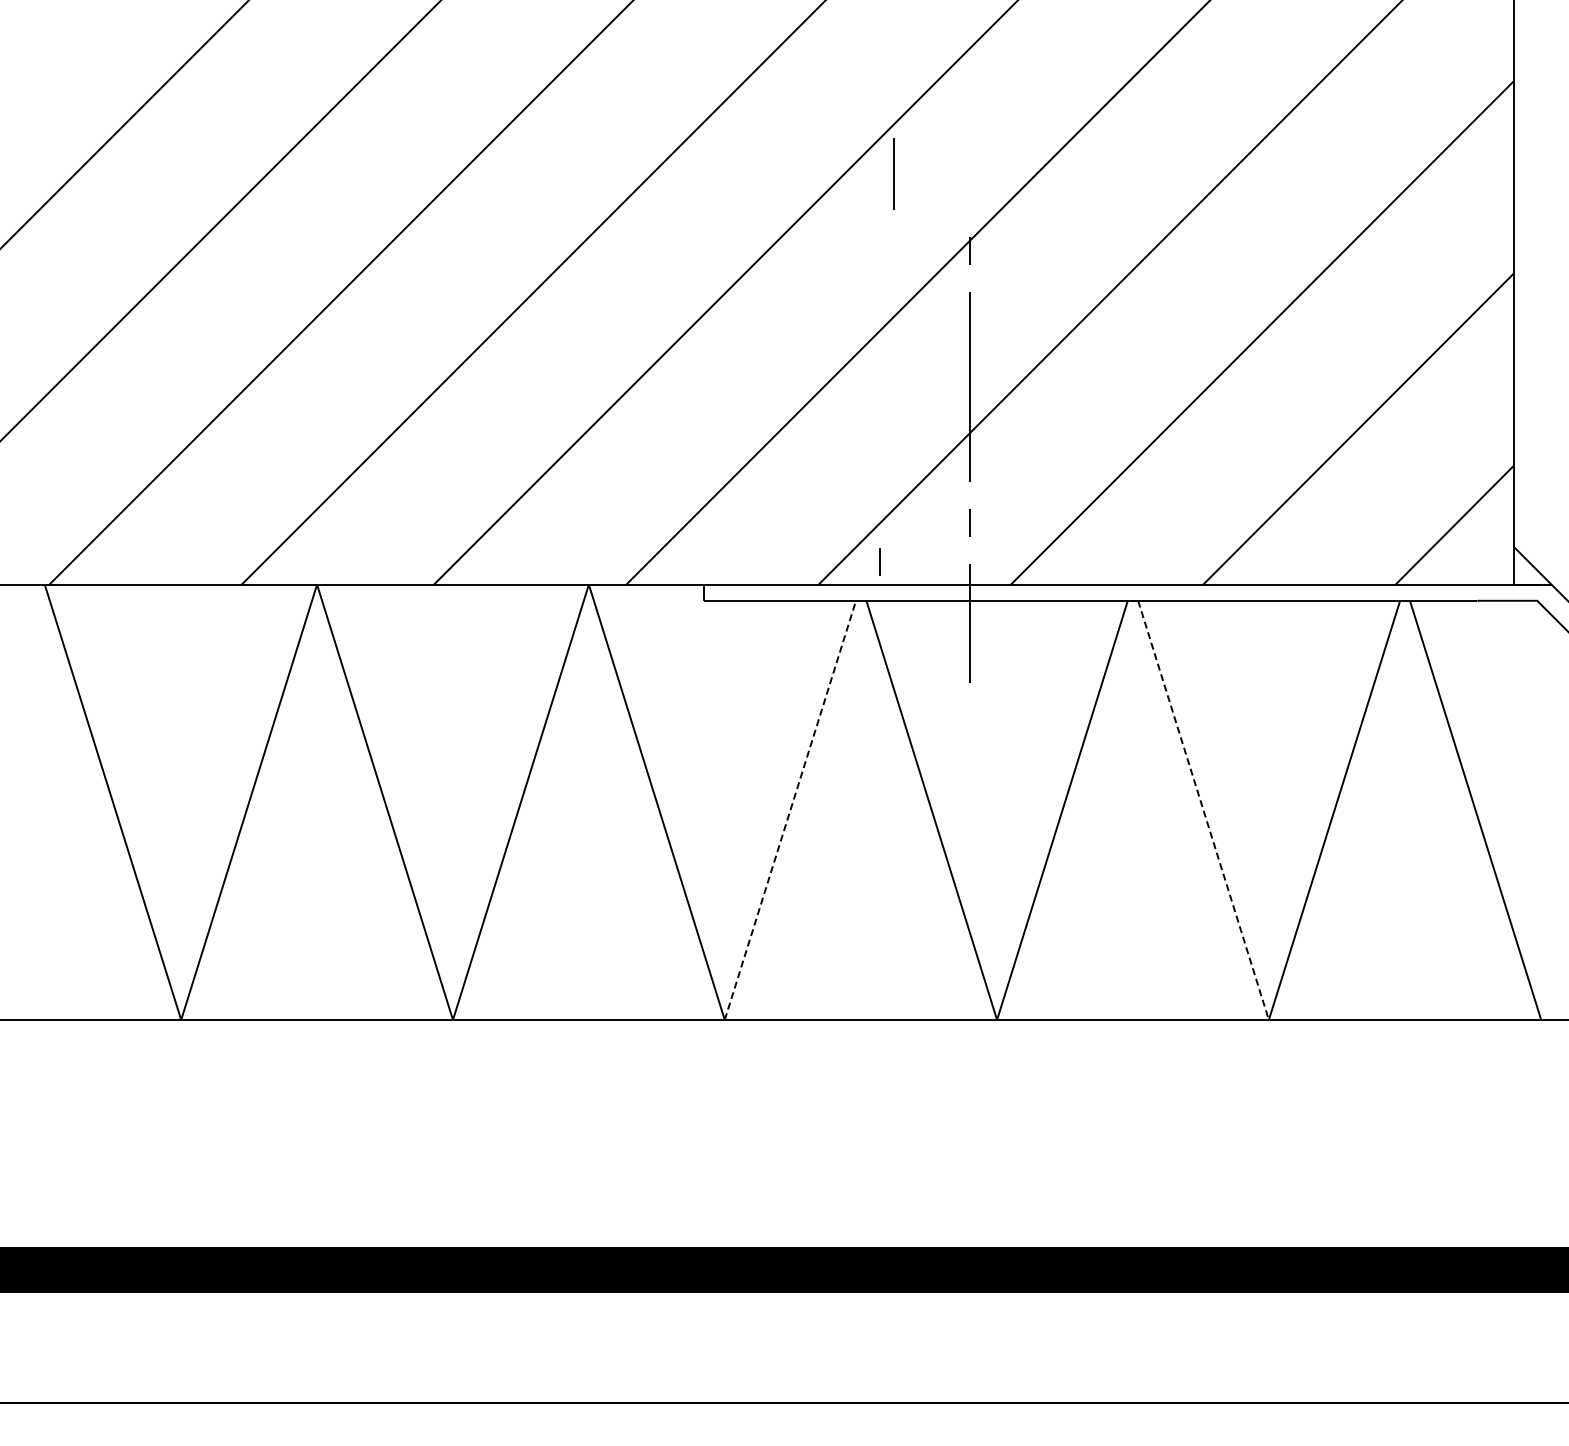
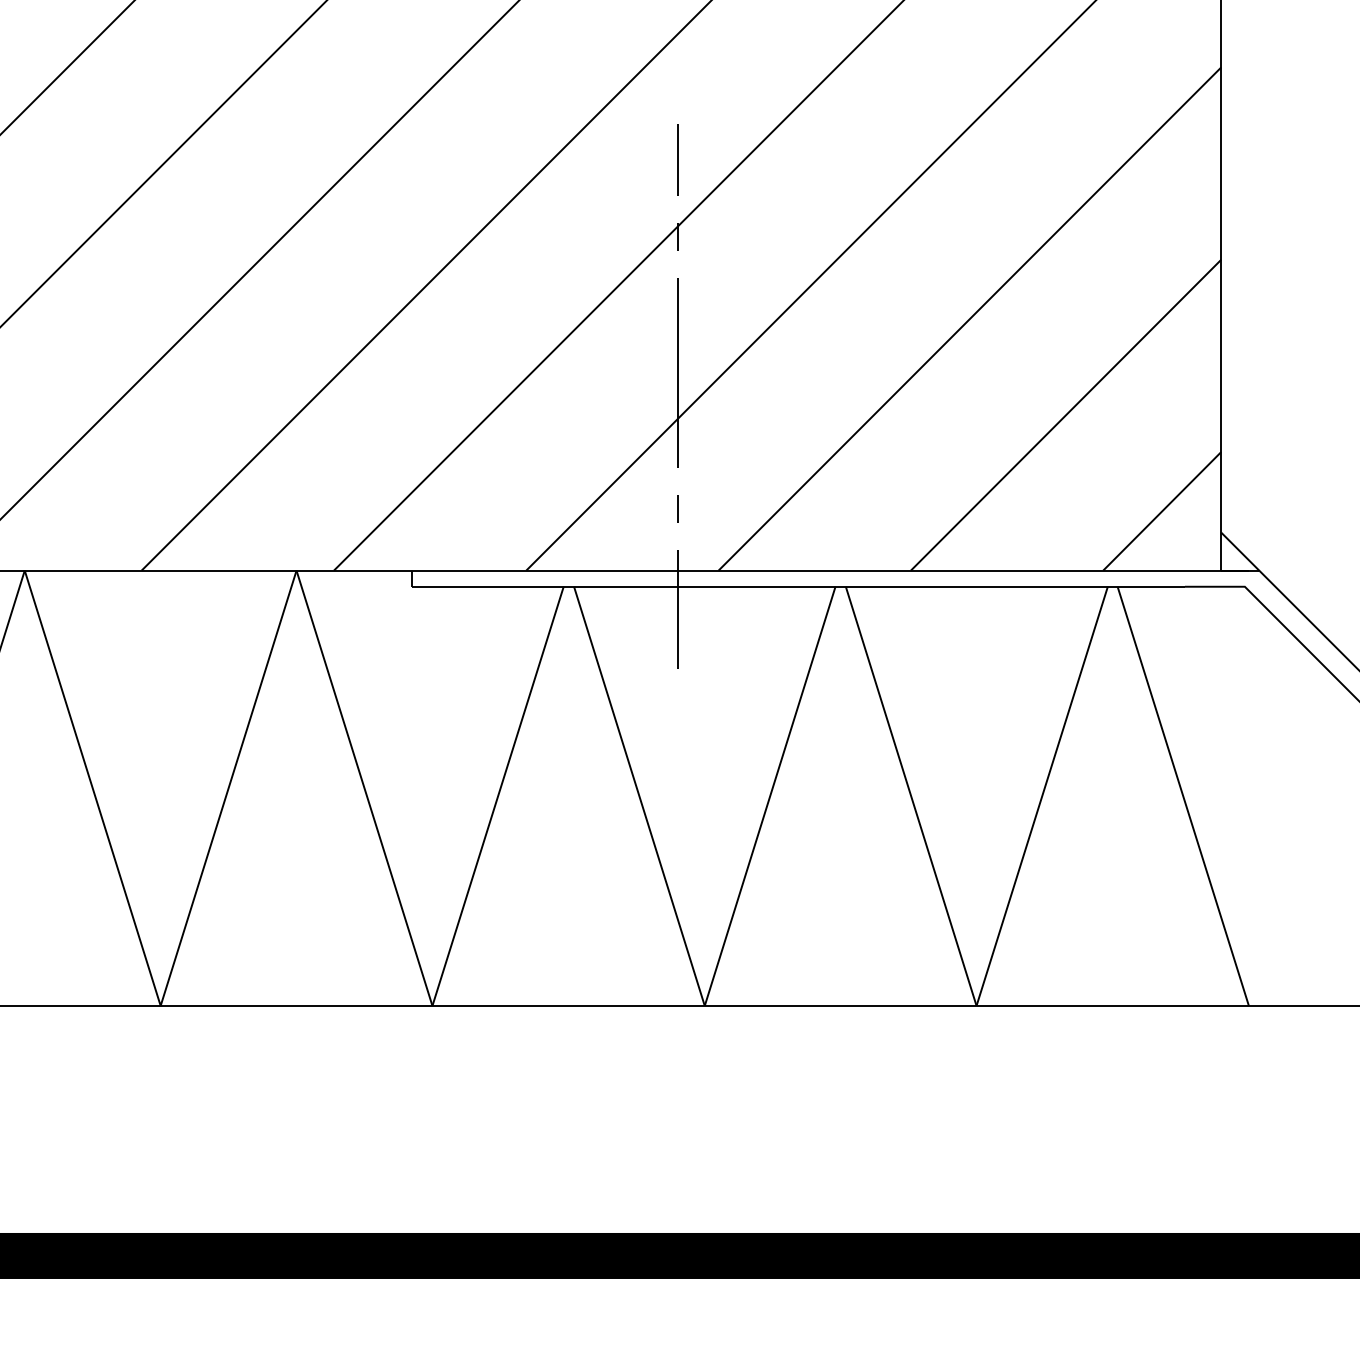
line: (893, 173) -> (677, 159), moved
line: (879, 561) -> (587, 547), removed
line: (790, 810) -> (498, 796), dashed -> solid
line: (1203, 810) -> (911, 796), dashed -> solid

